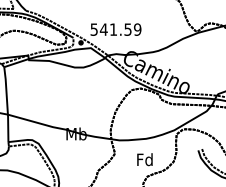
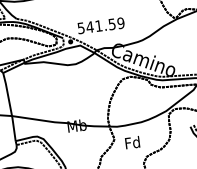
text: (144, 159) -> (132, 142), moved

